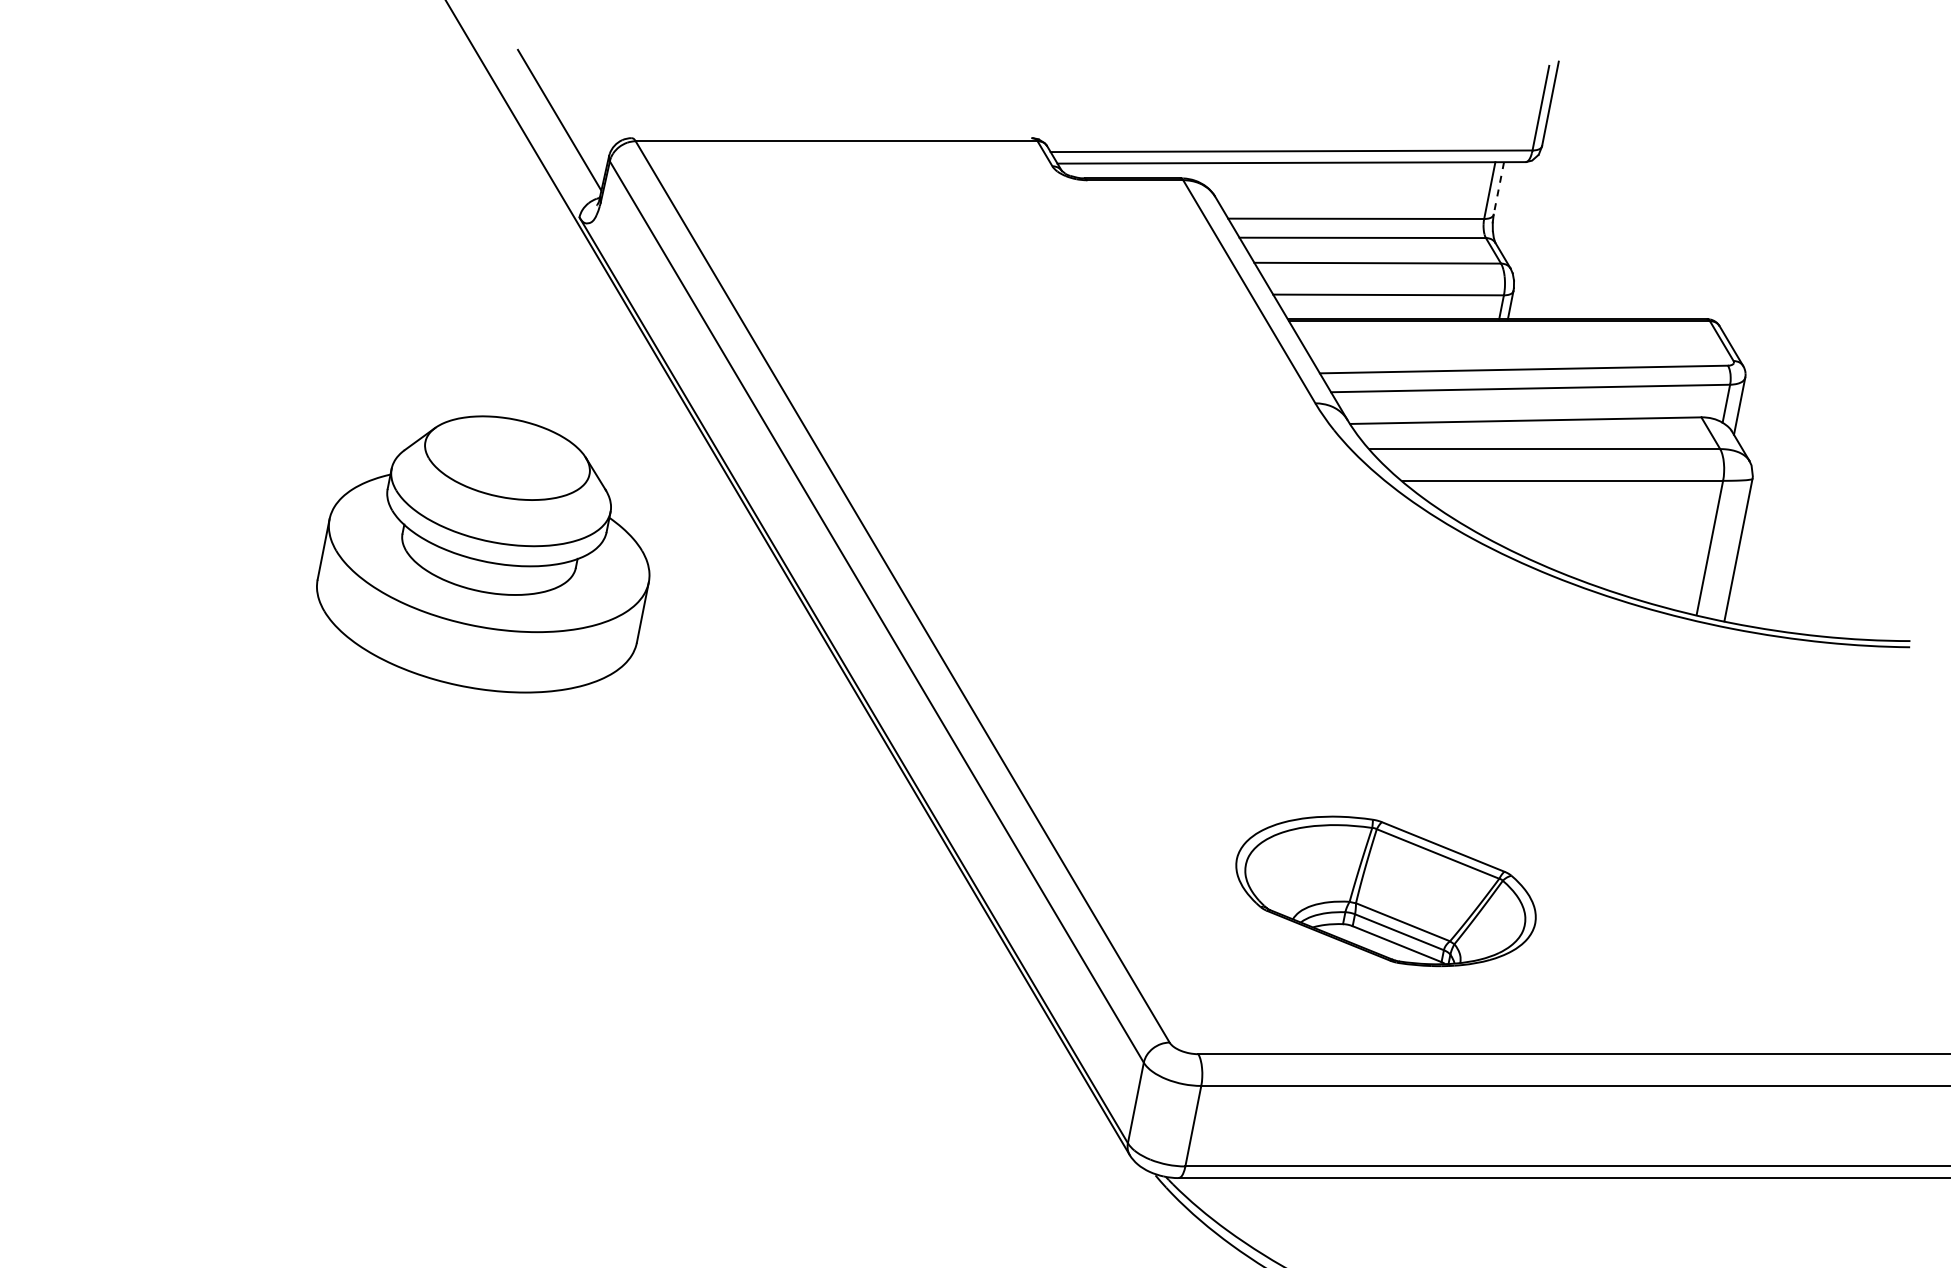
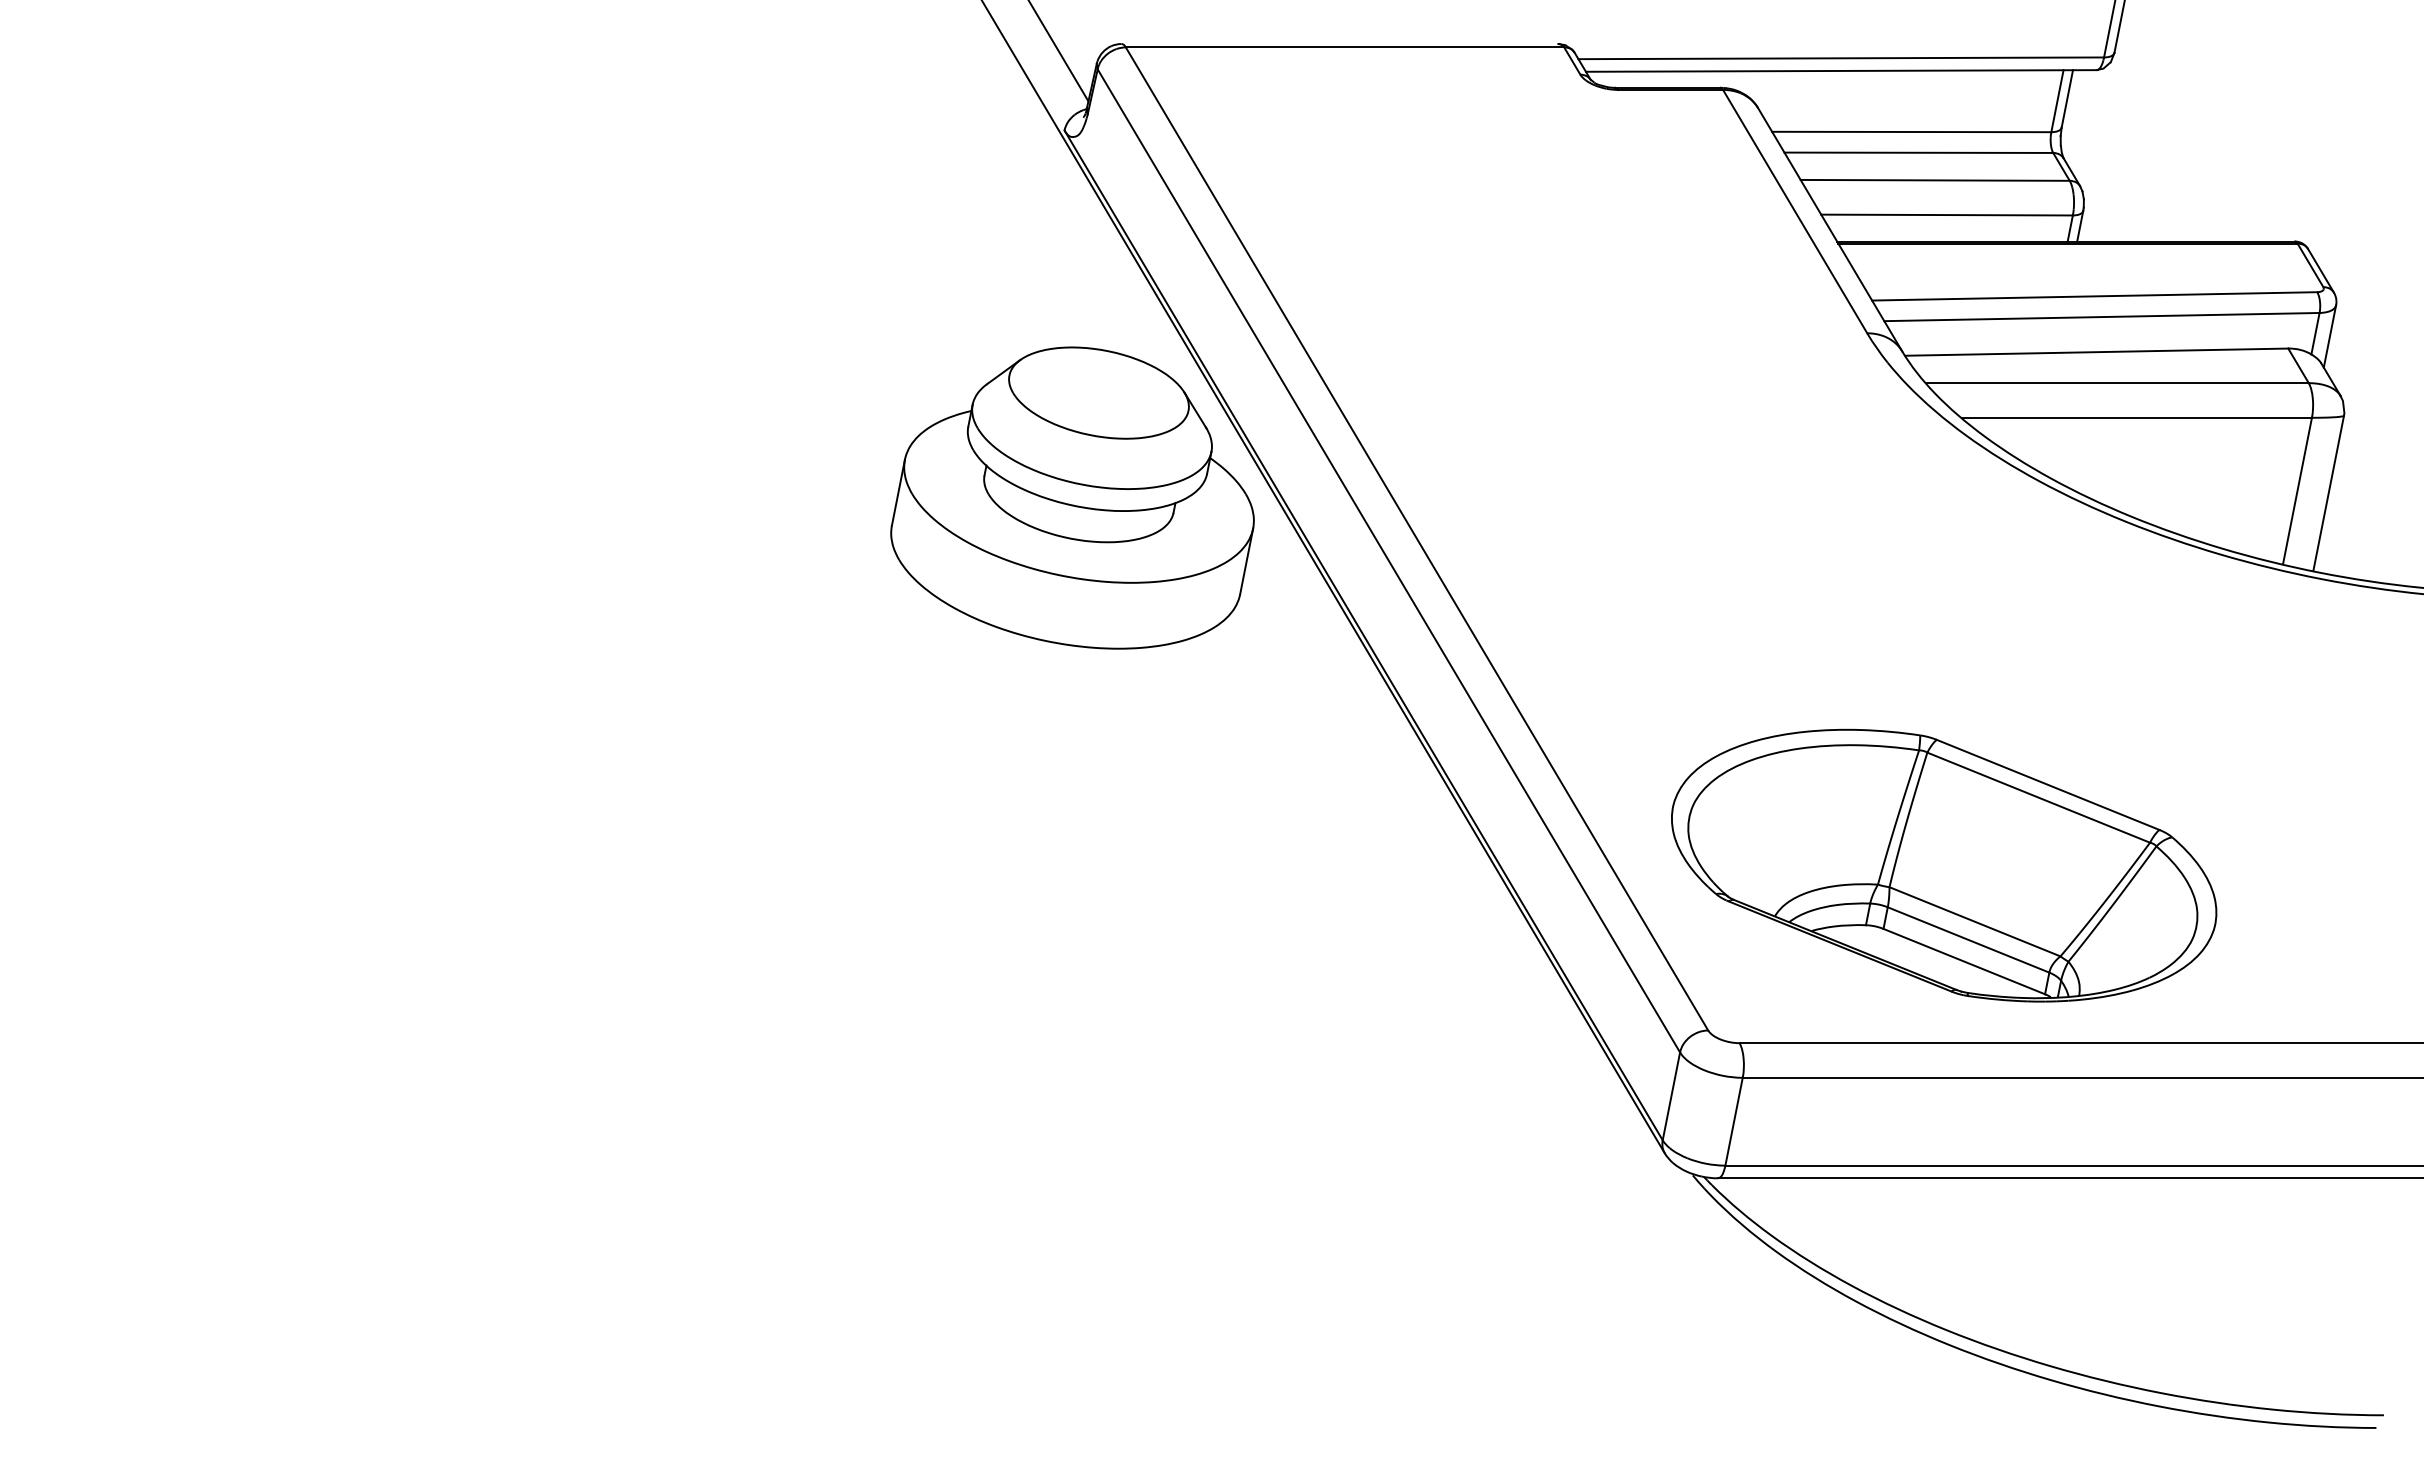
line: (1499, 189) -> (2067, 99), dashed -> solid
part: (483, 553) -> (1072, 497), moved
part: (1386, 891) -> (1944, 865), size x1.67

